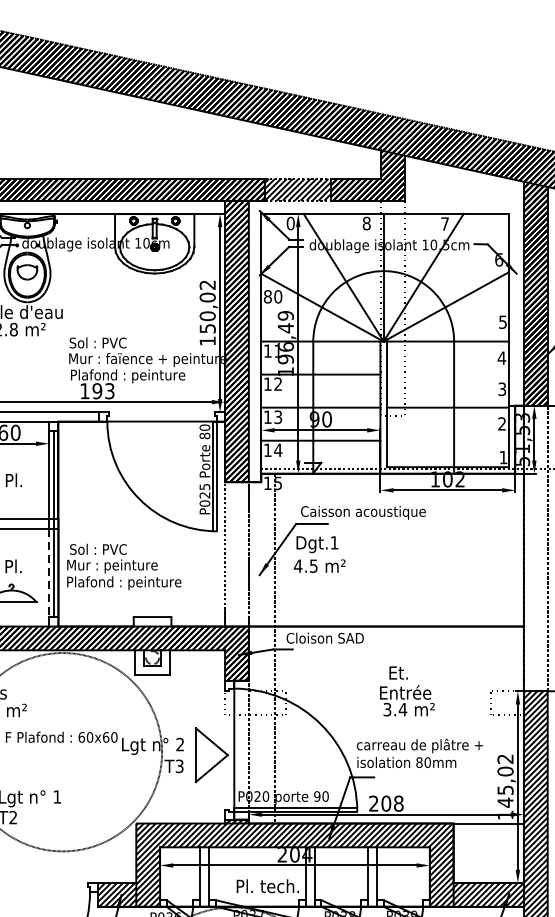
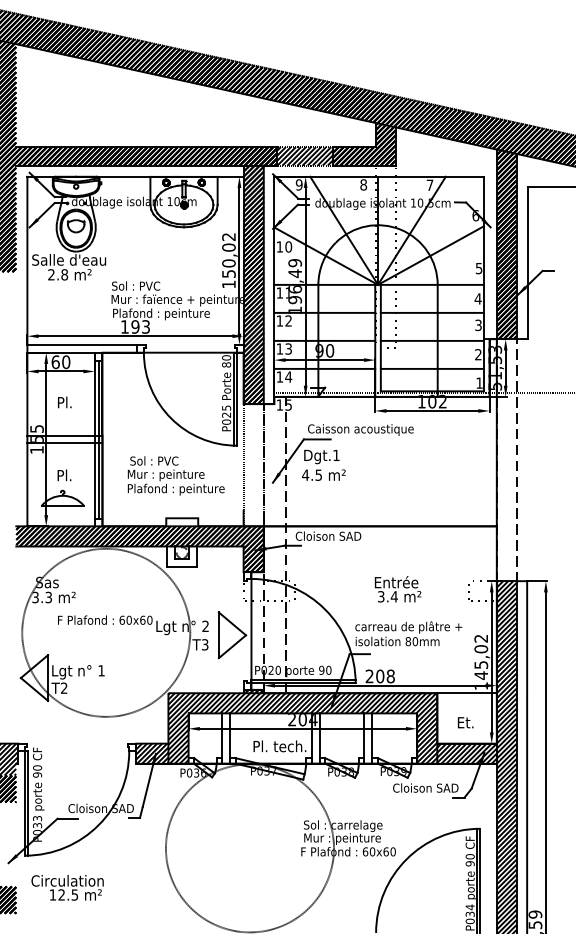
text: (289, 223) -> (298, 184), 0 -> 9
text: (267, 296) -> (279, 246), 80 -> 10
line: (446, 374) -> (431, 312), added
line: (446, 440) -> (431, 368), added
text: (123, 566) -> (175, 475), moved
line: (49, 572) -> (94, 480), dashed -> solid
text: (398, 672) -> (465, 722), moved

